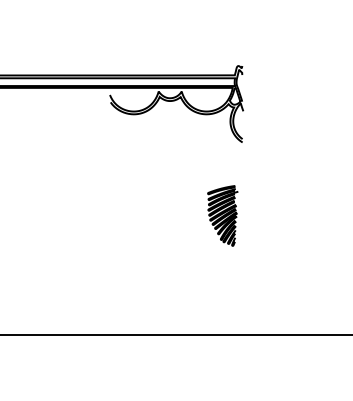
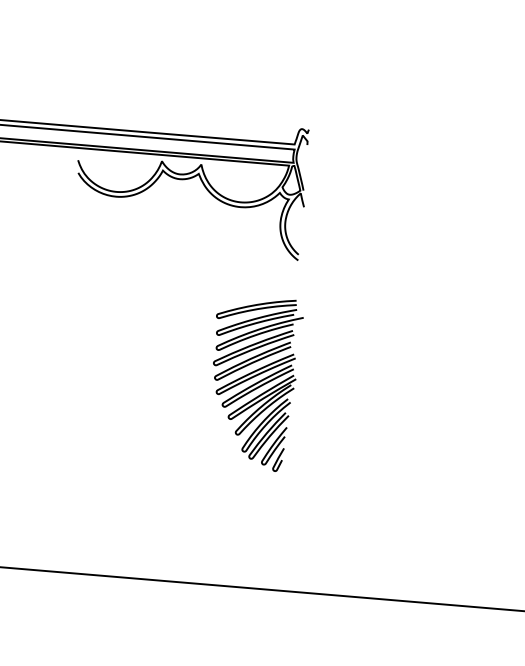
part: (222, 215) -> (253, 382), size x1.67

